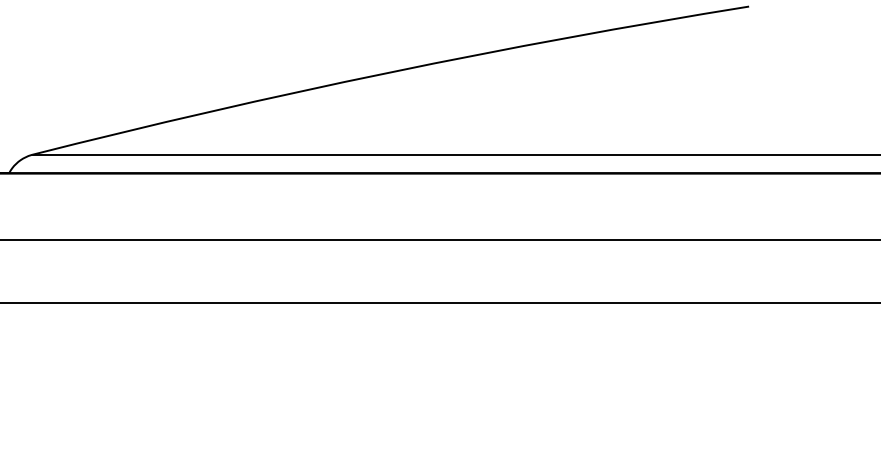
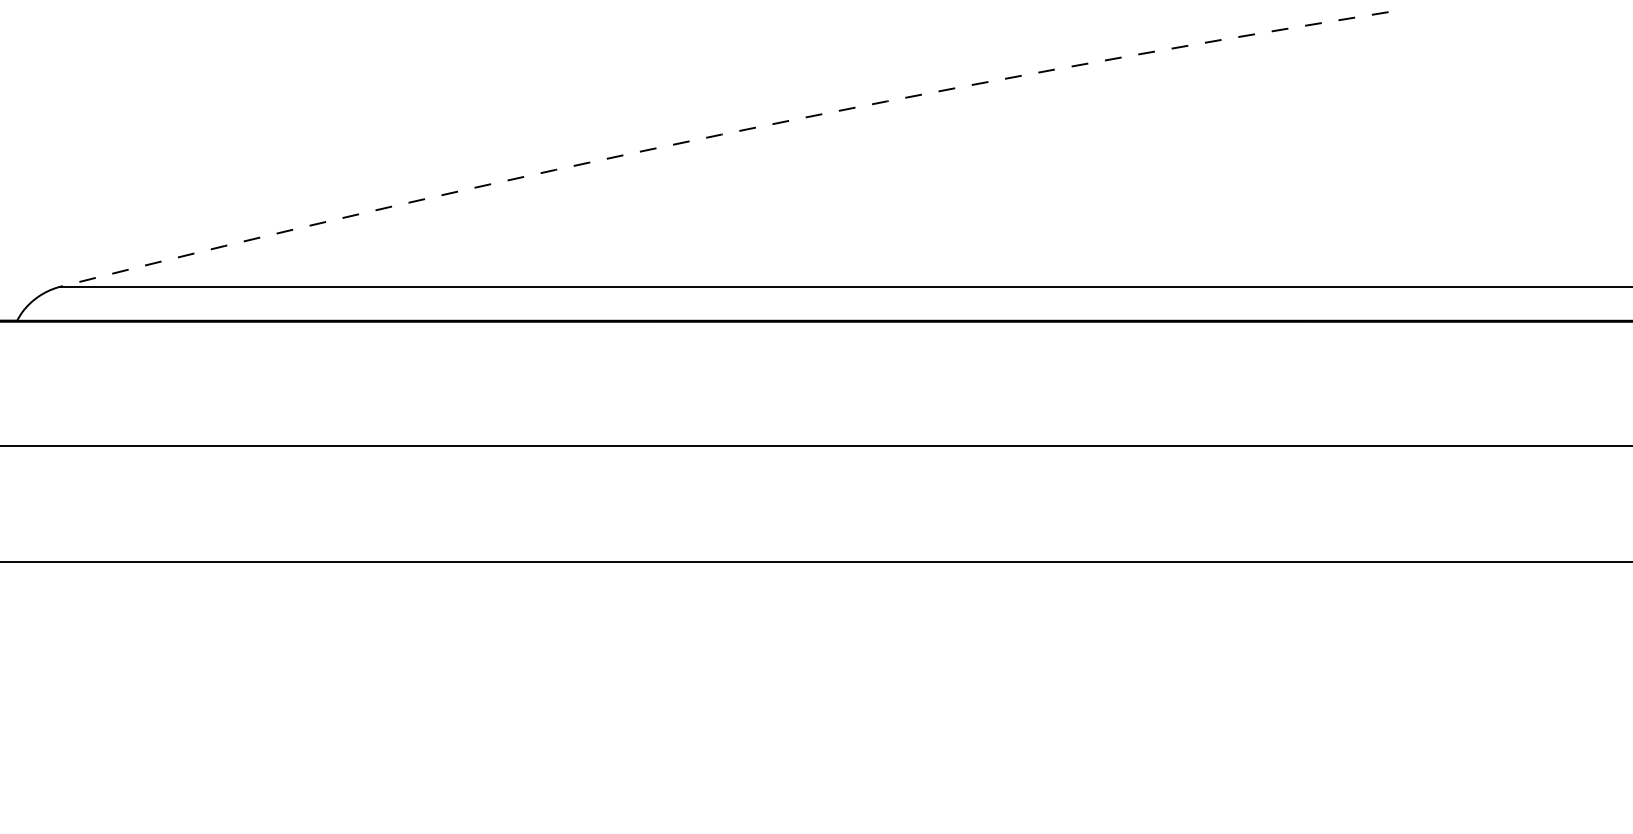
arc: (389, 72) -> (721, 134), solid -> dashed

